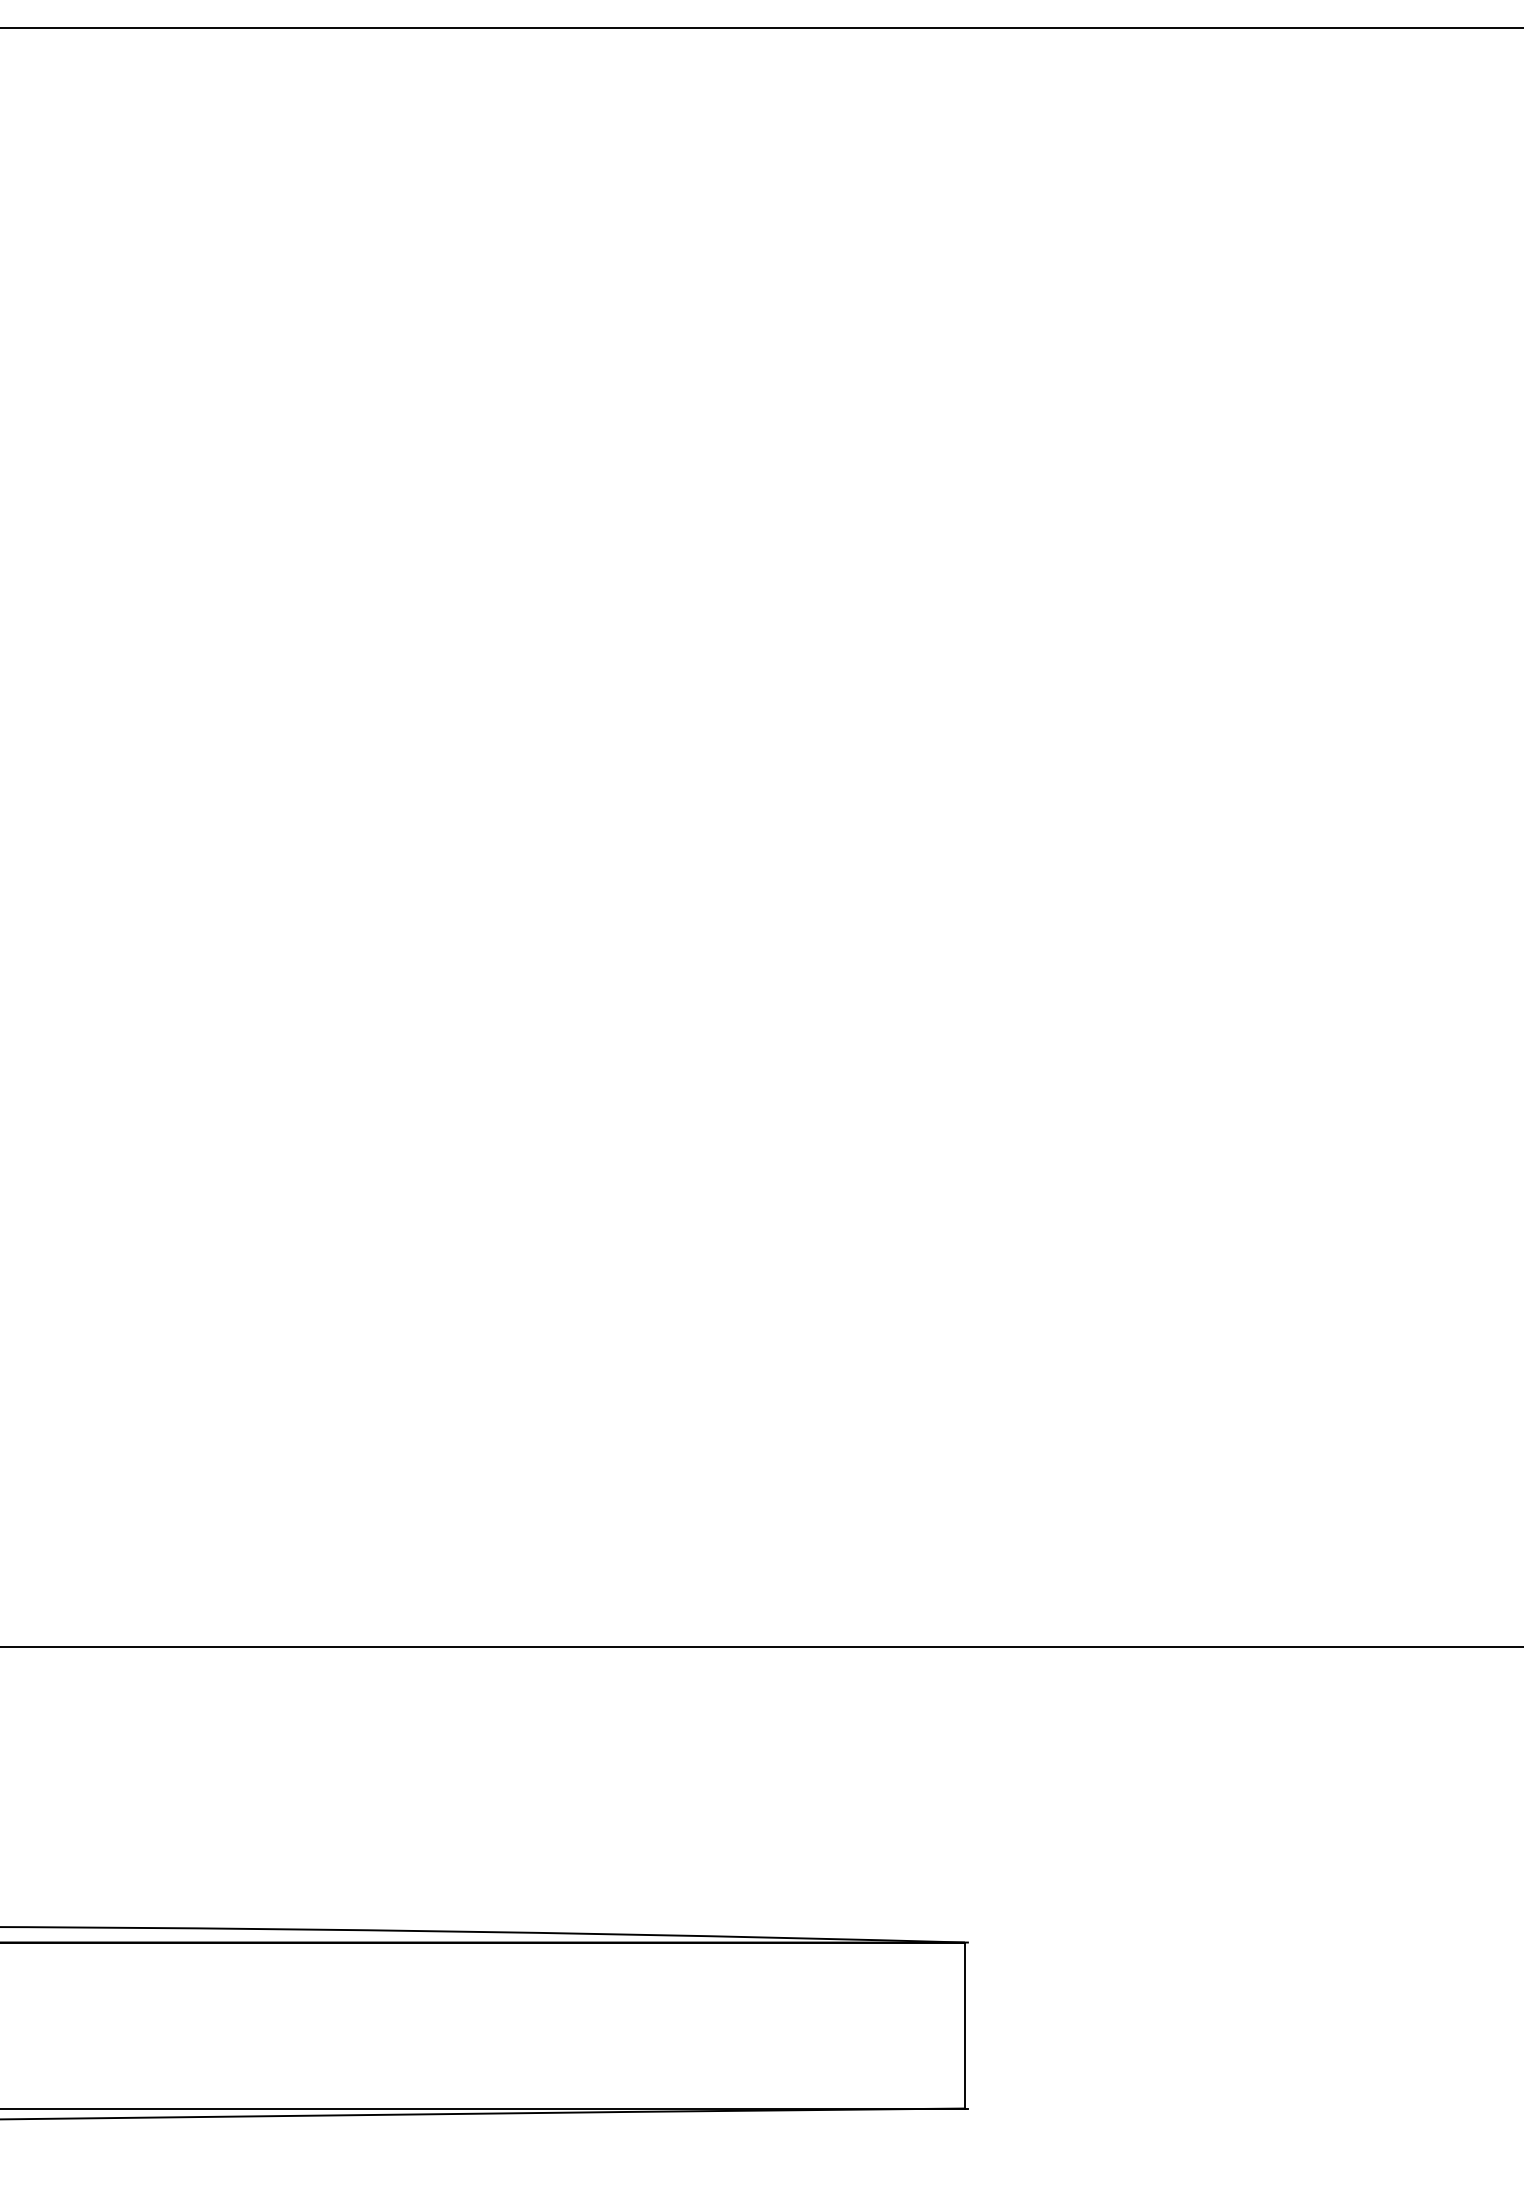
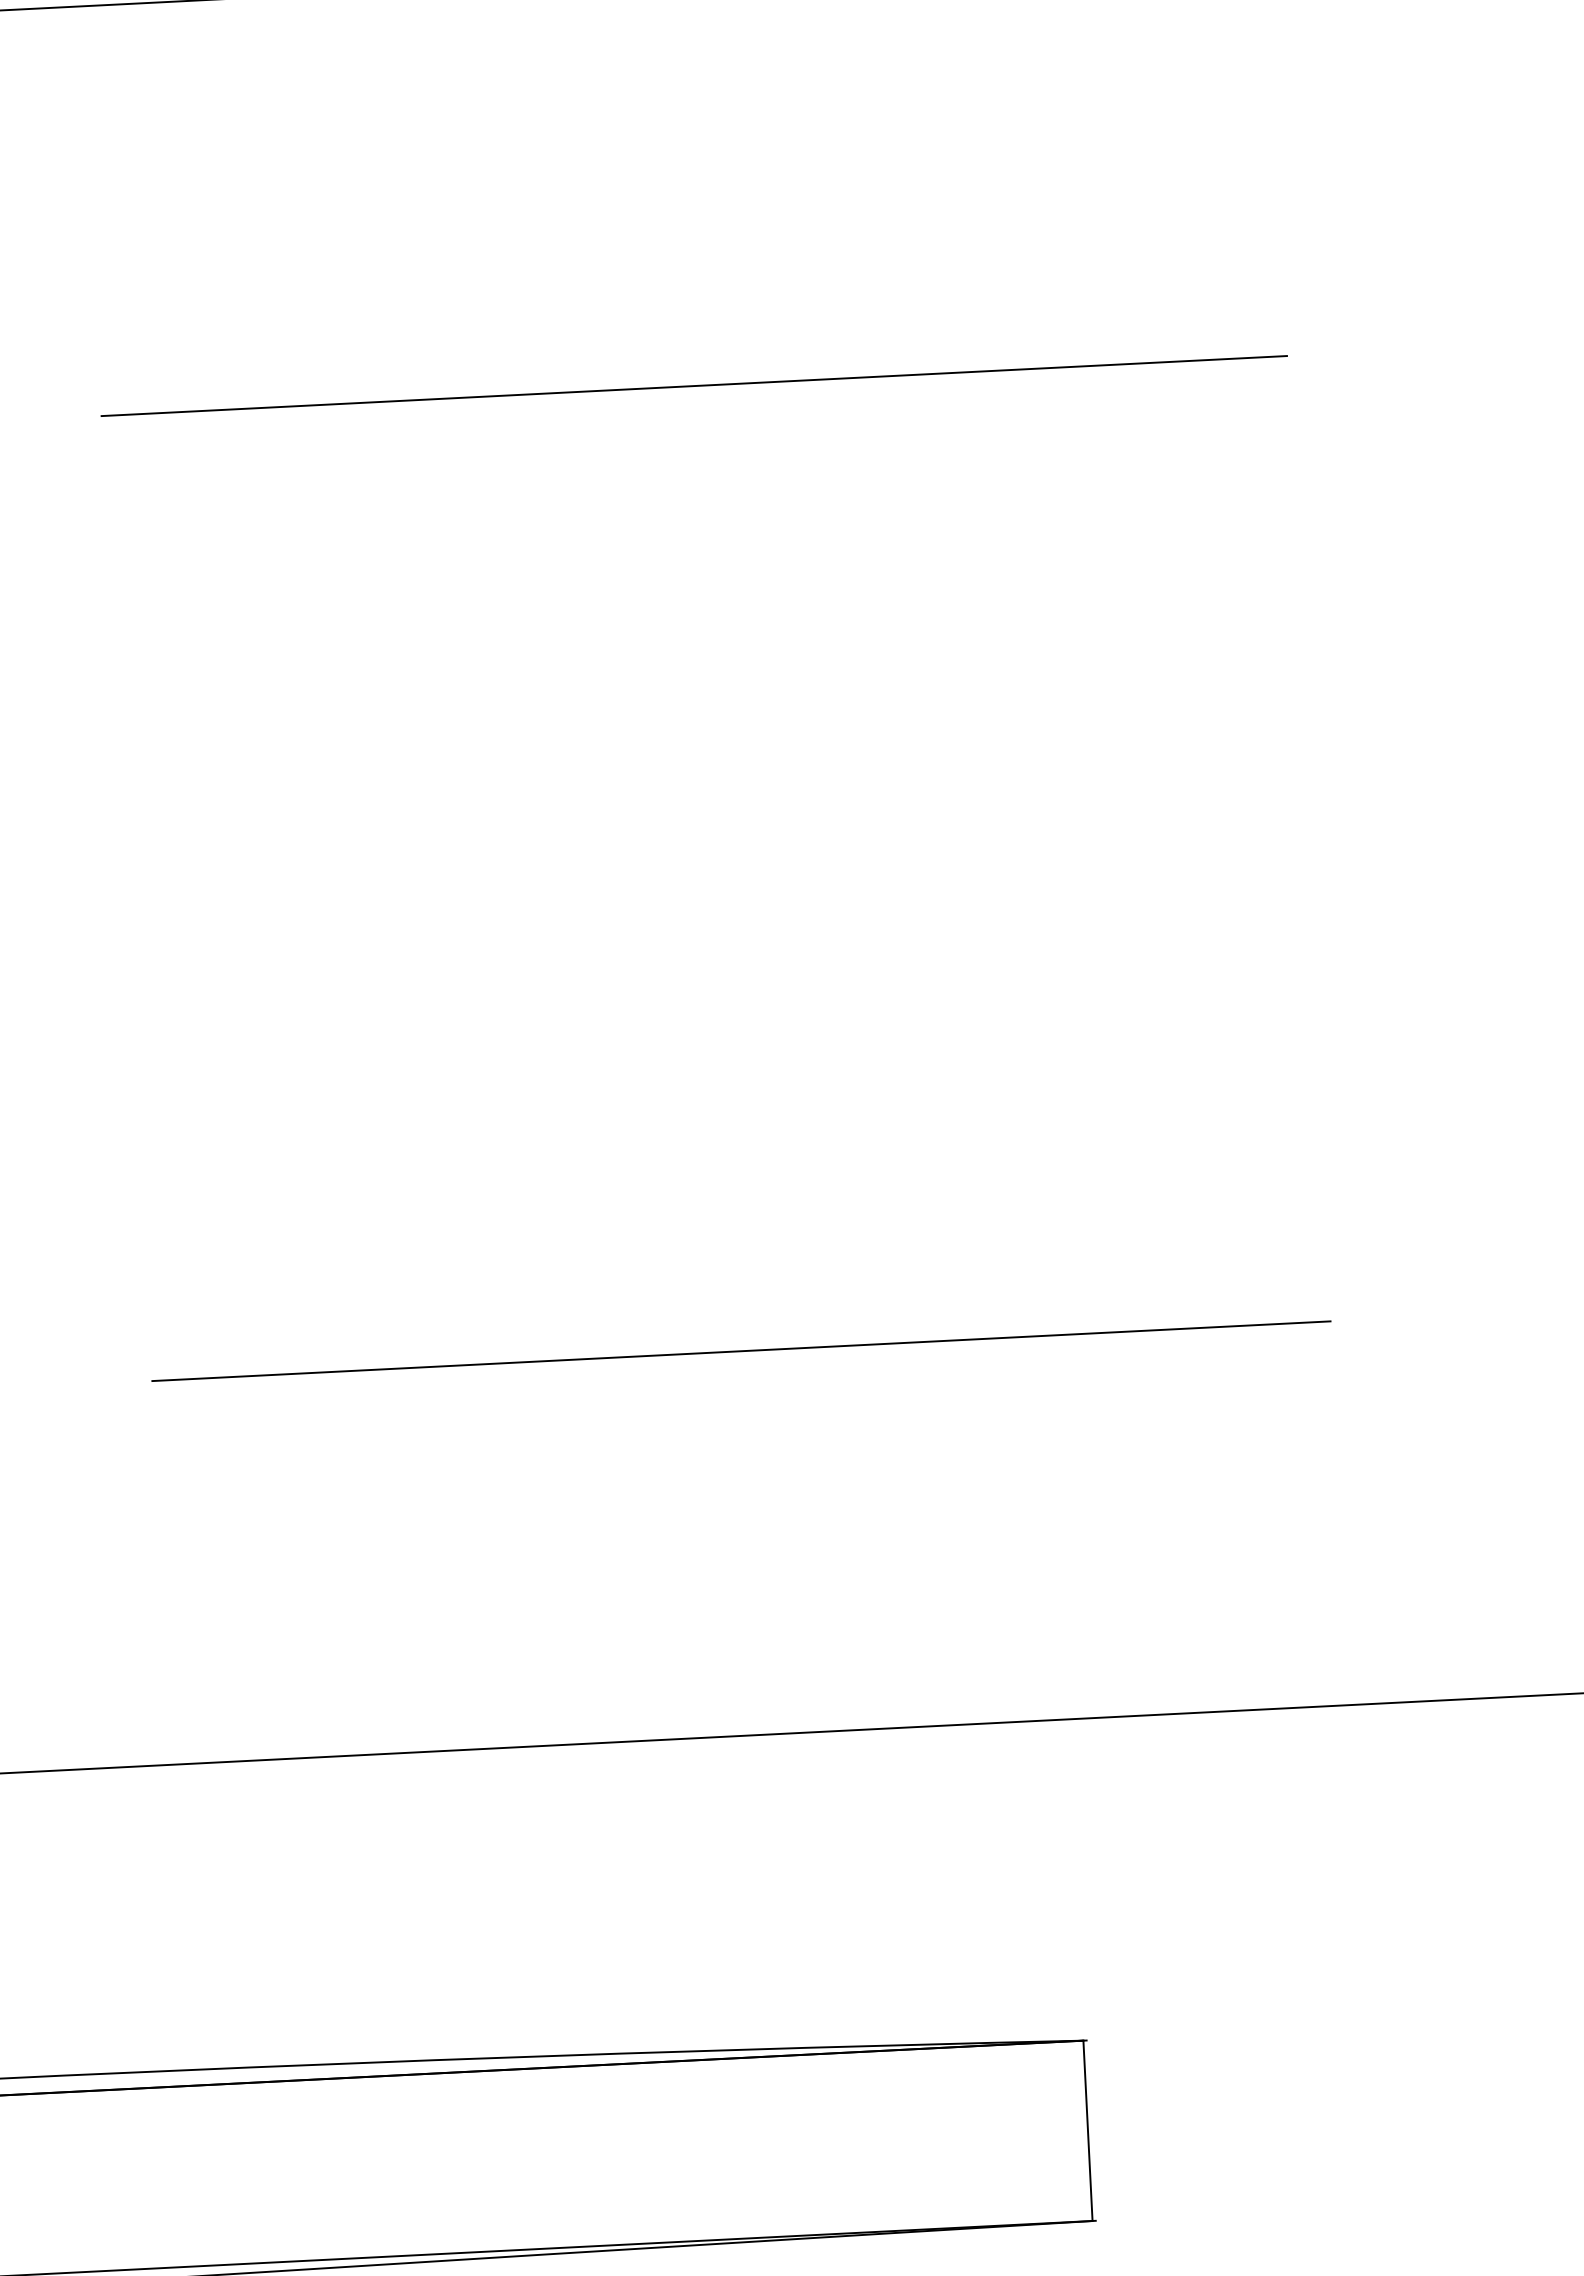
line: (684, 405) -> (694, 386), added
line: (682, 1293) -> (740, 1351), added

